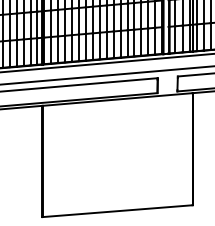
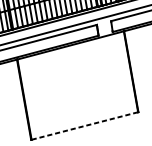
line: (117, 211) -> (84, 126), solid -> dashed

